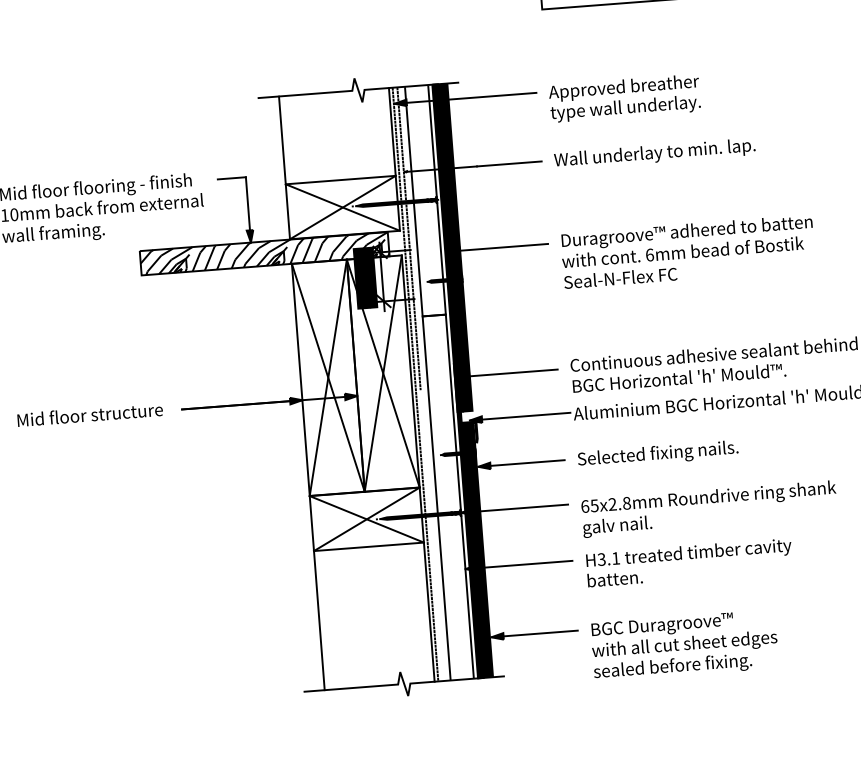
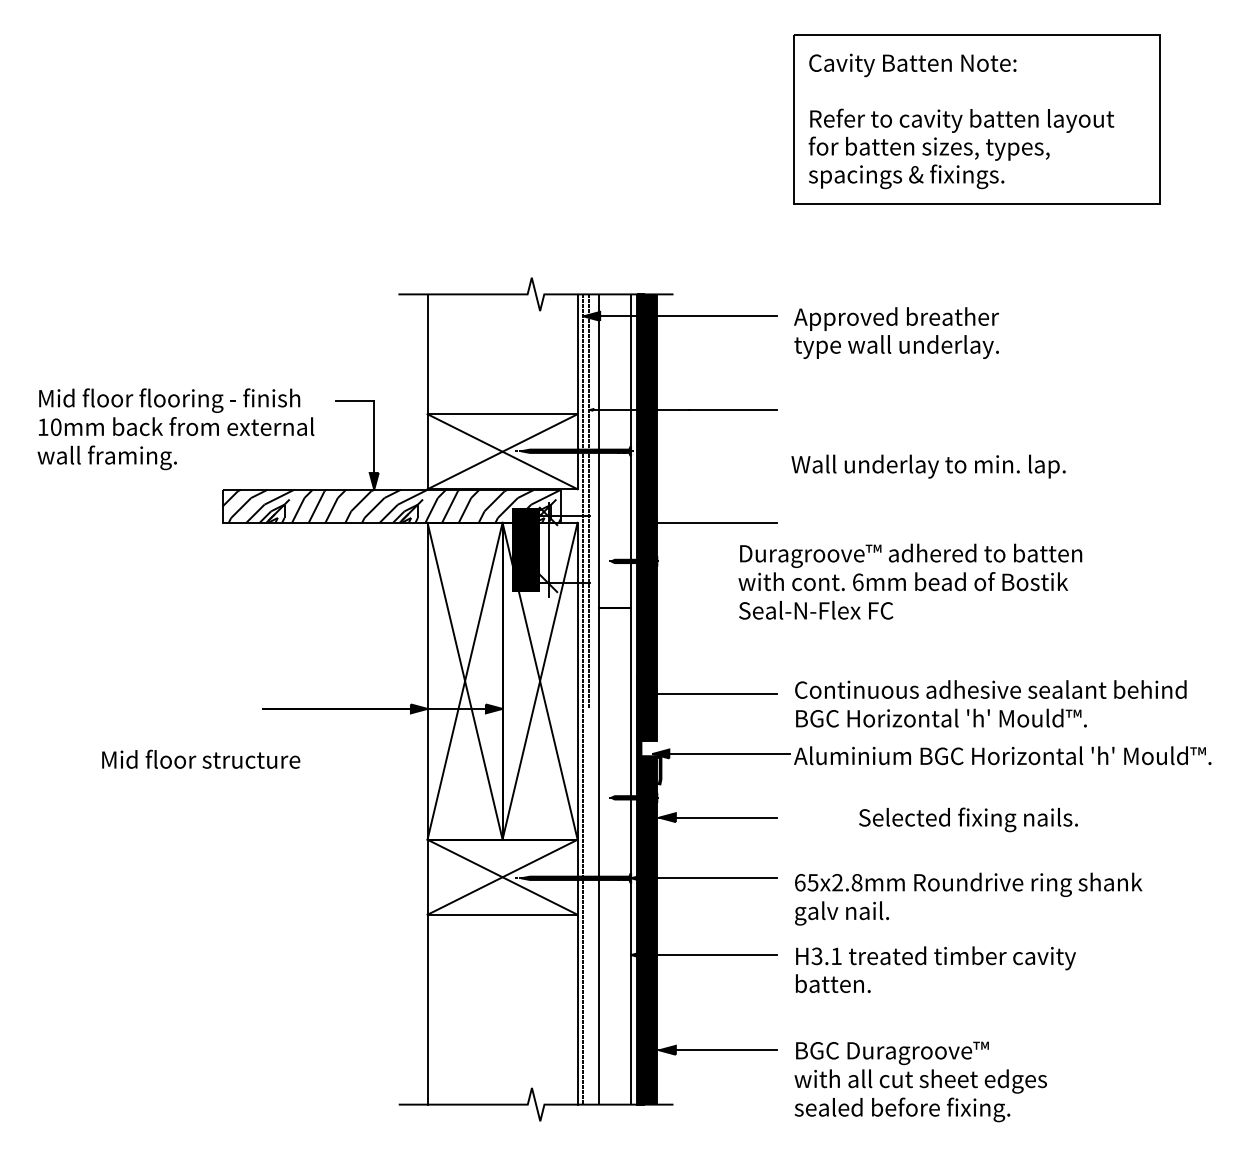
text: (654, 153) -> (928, 466), moved
text: (688, 251) -> (910, 581), moved
text: (90, 414) -> (201, 758), moved
text: (658, 454) -> (968, 819), moved

